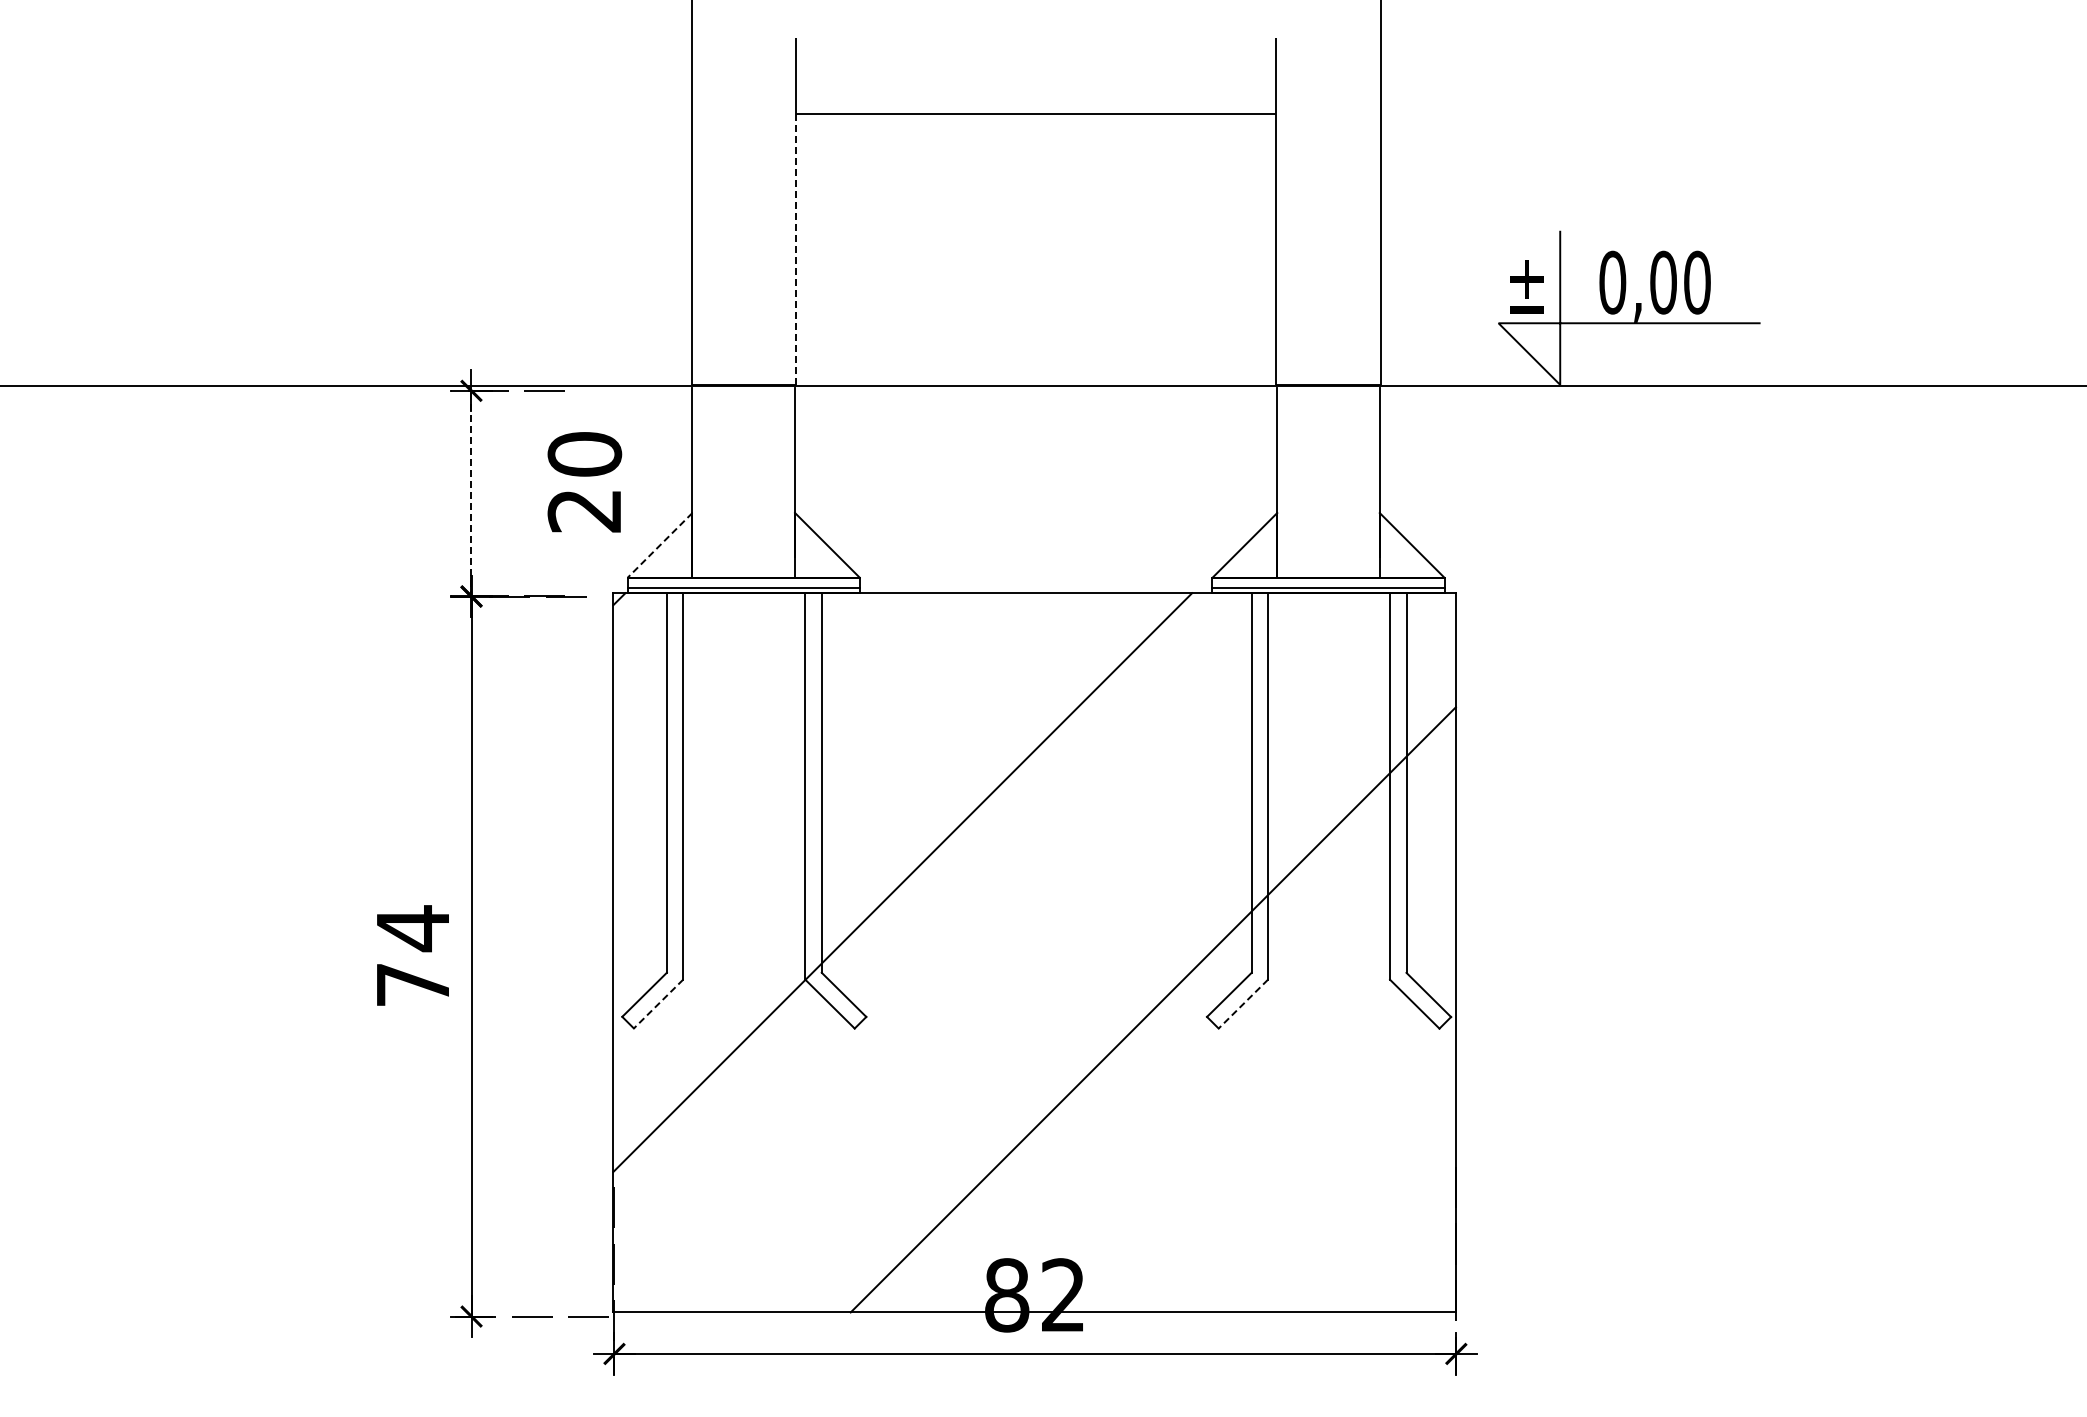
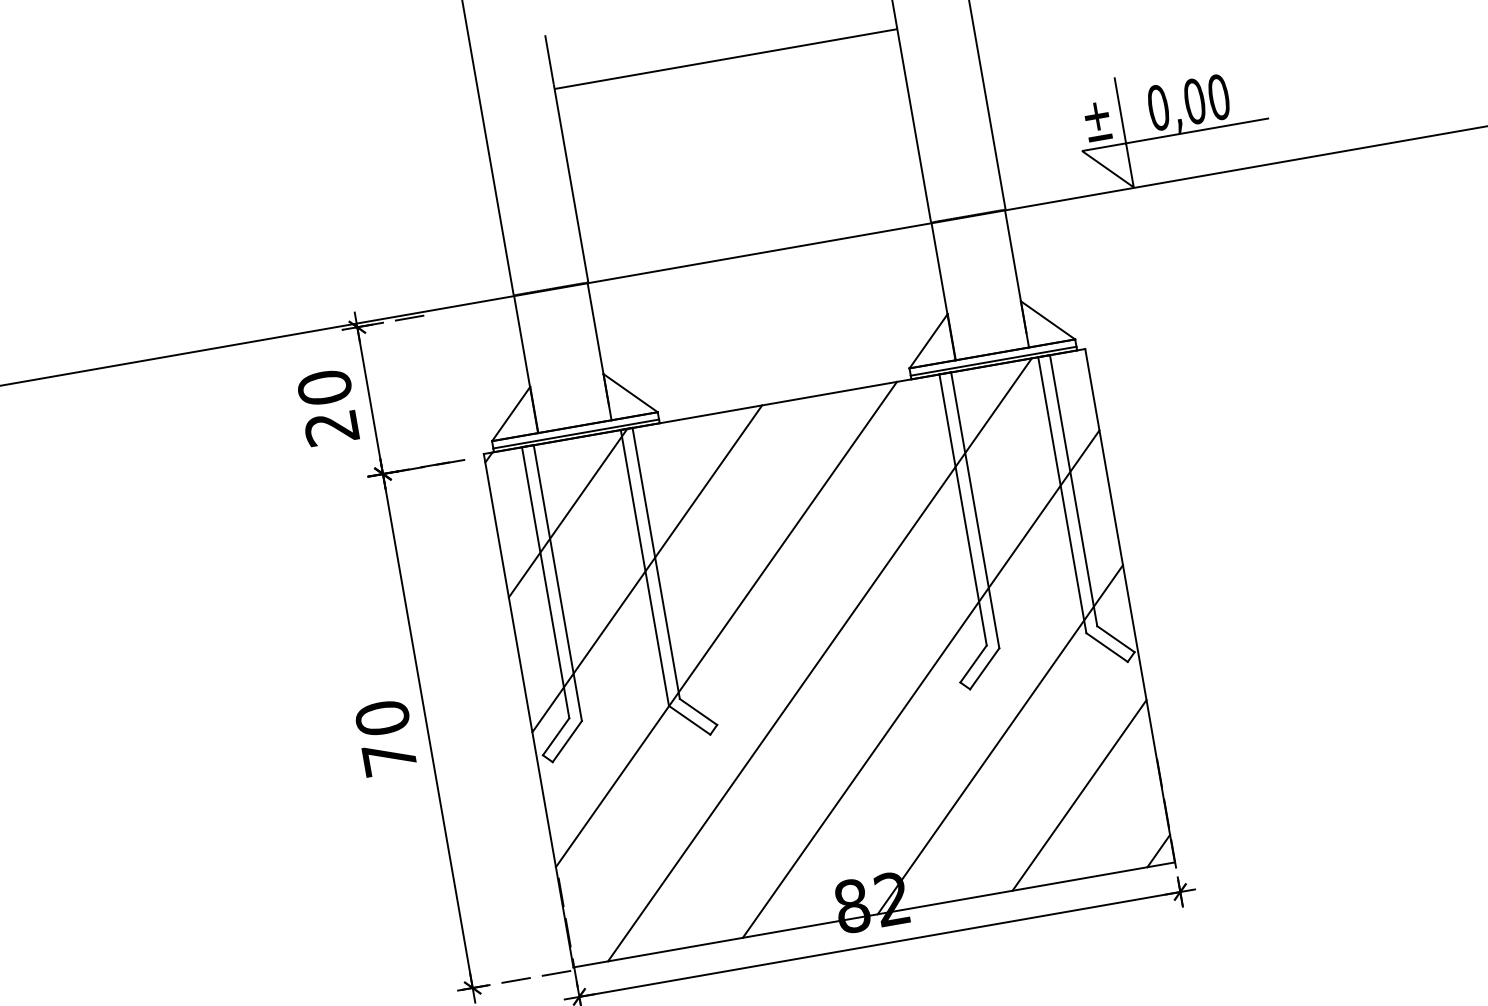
line: (796, 249) -> (571, 185), dashed -> solid
text: (584, 482) -> (328, 407), moved
line: (471, 493) -> (370, 400), dashed -> solid
line: (660, 545) -> (511, 414), dashed -> solid
line: (713, 693) -> (567, 513), added
line: (808, 788) -> (647, 569), added
text: (412, 928) -> (382, 718), 74 -> 70
line: (1021, 952) -> (819, 659), added
line: (658, 1004) -> (567, 741), dashed -> solid
line: (1243, 1004) -> (984, 669), dashed -> solid
line: (1247, 1104) -> (1000, 739), added
line: (1341, 1198) -> (1078, 795), added
line: (1436, 1292) -> (1158, 850), added

